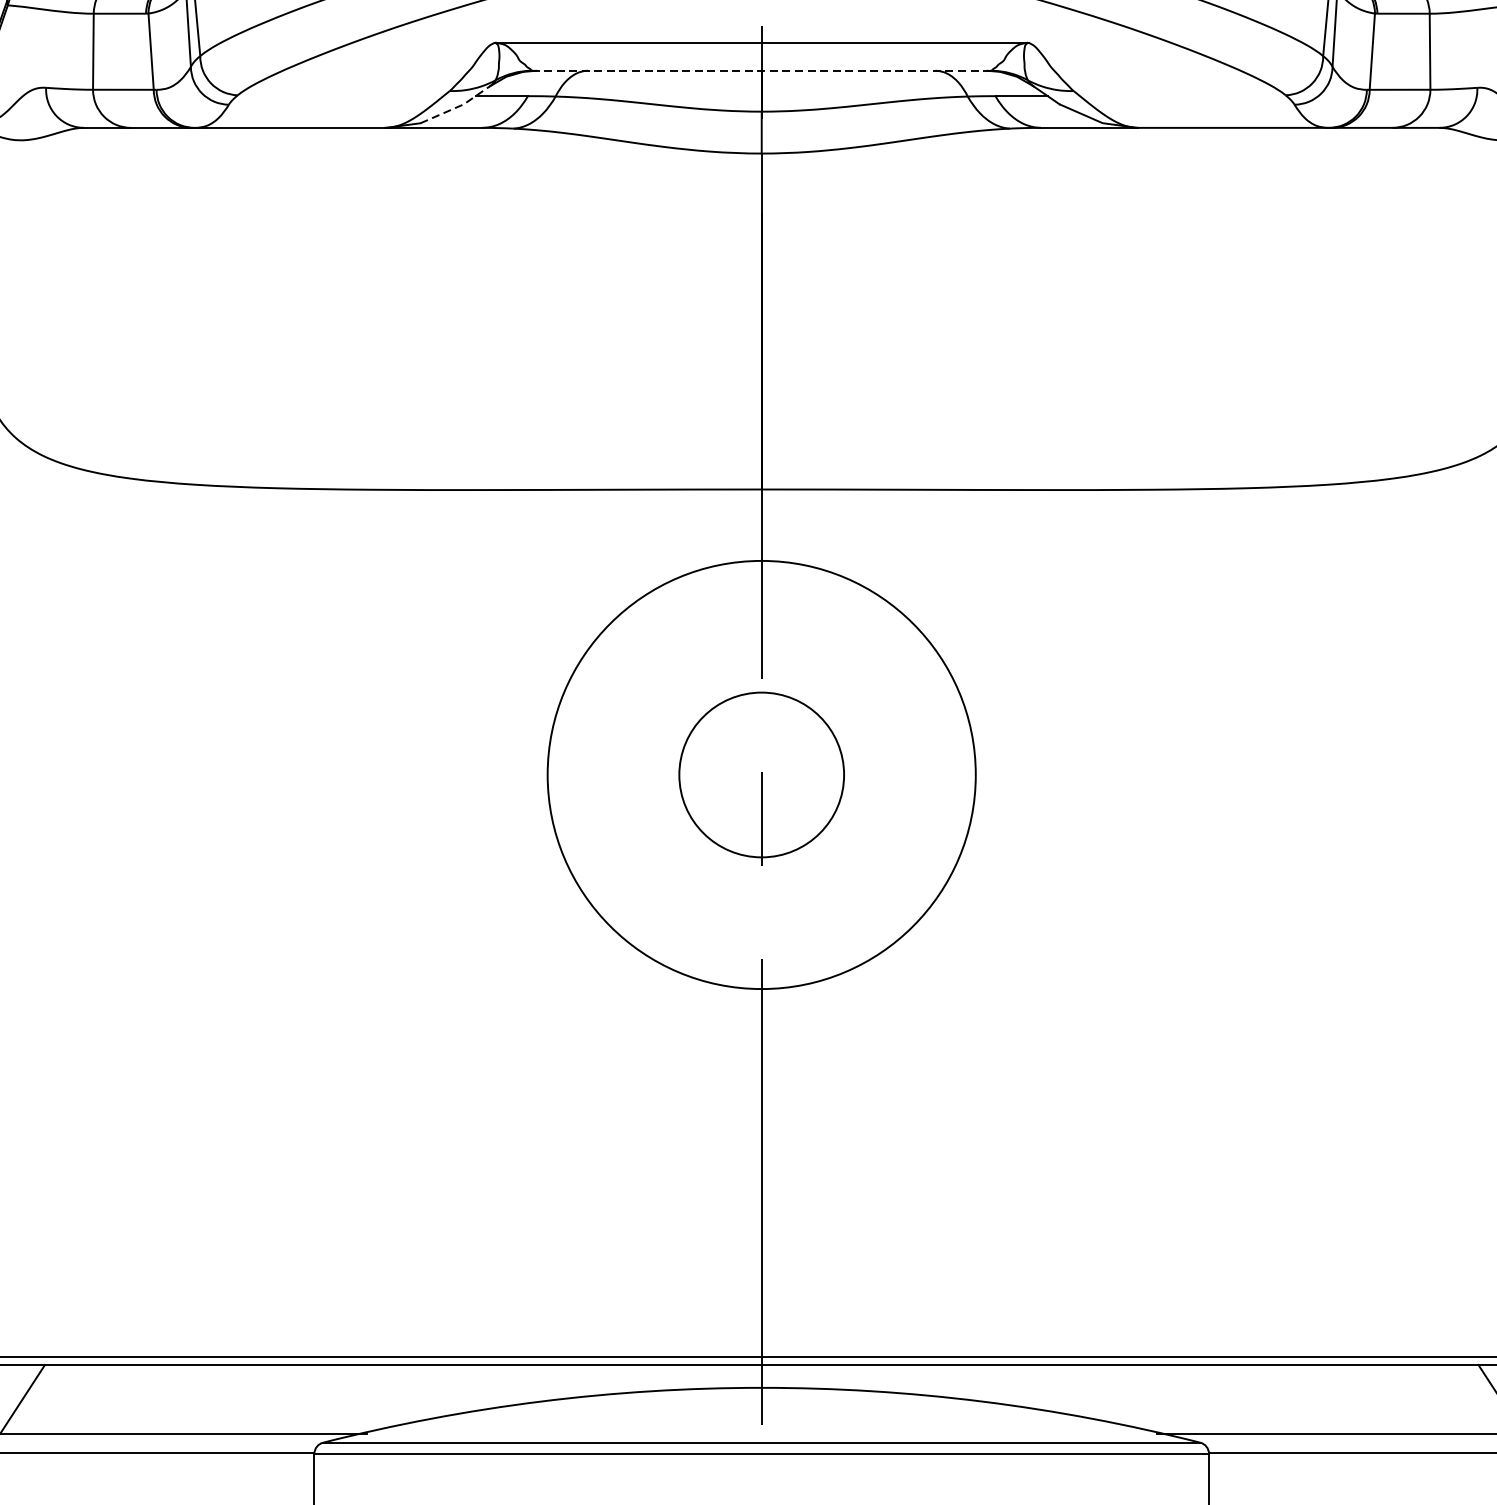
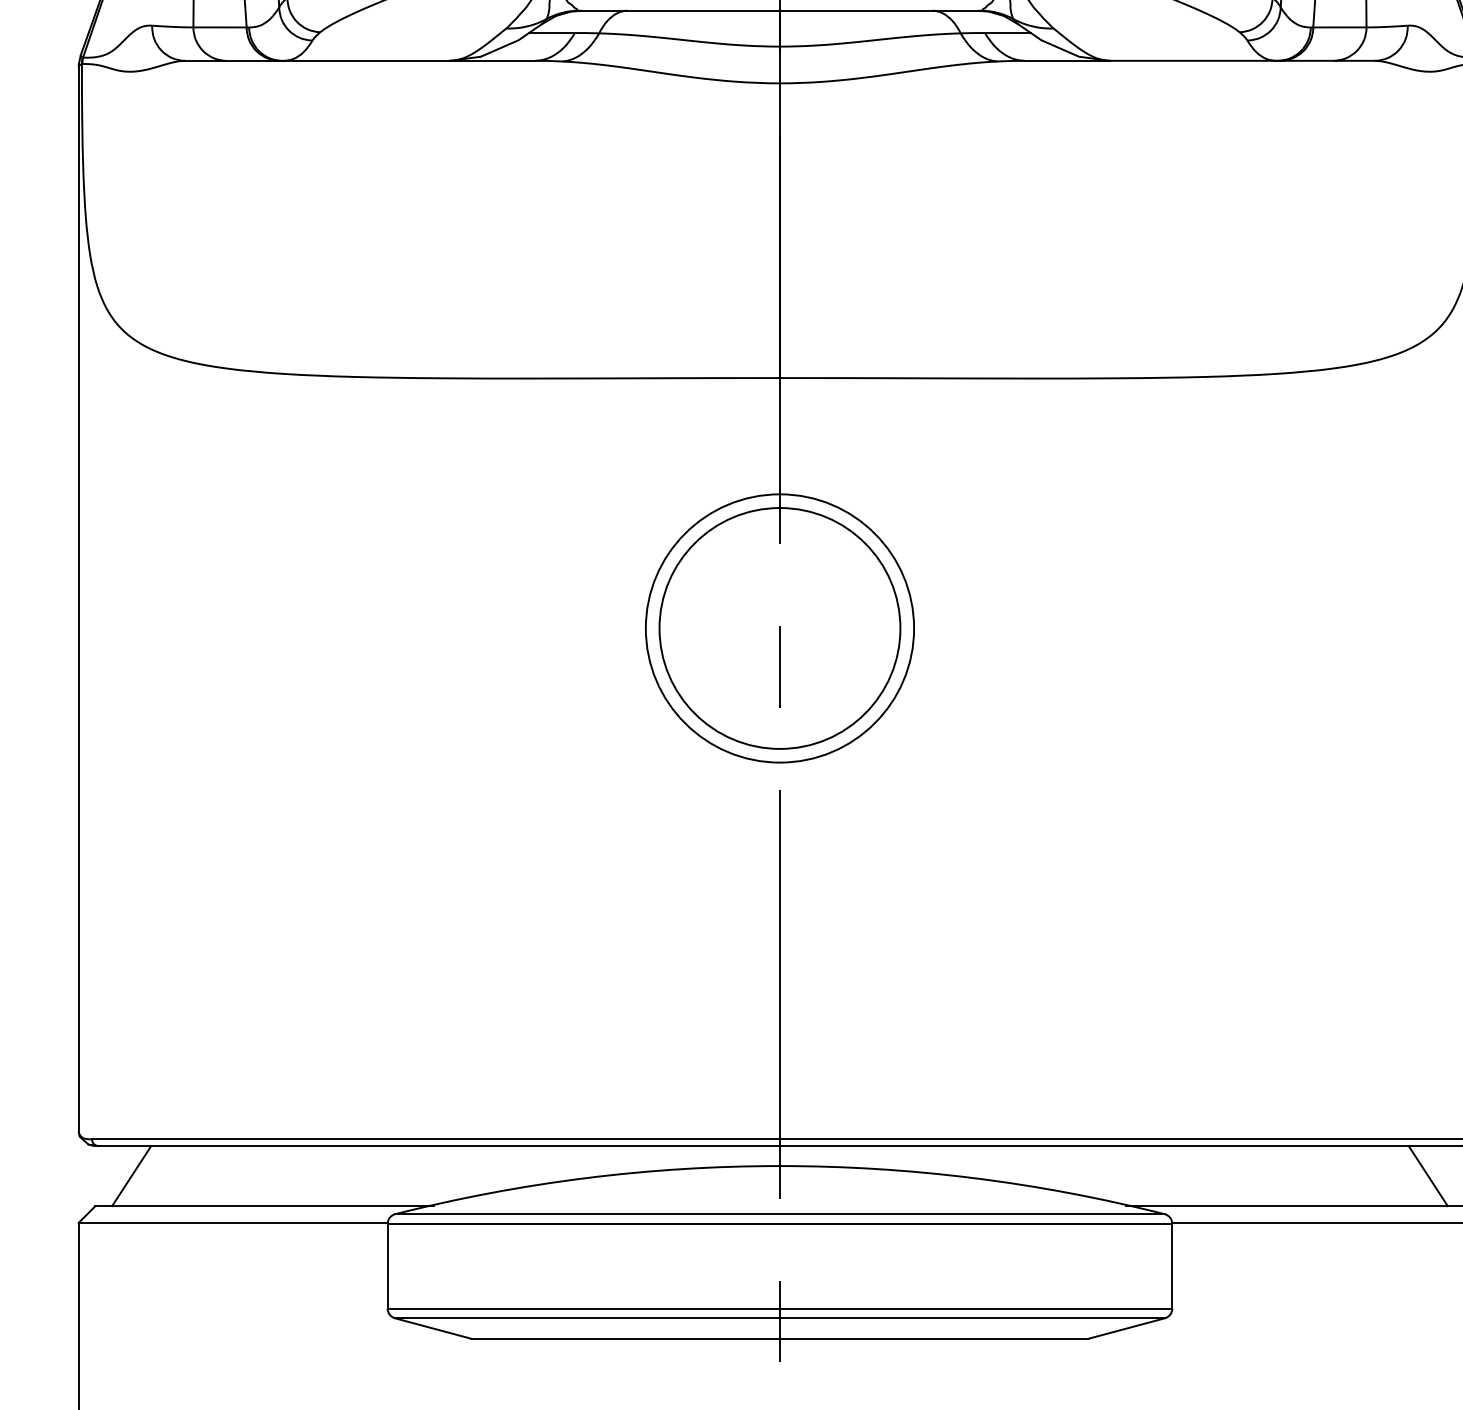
line: (761, 70) -> (779, 10), dashed -> solid
line: (457, 106) -> (513, 42), dashed -> solid
circle: (761, 775) -> (779, 628), size x0.71
circle: (761, 775) -> (779, 628), size x1.67

